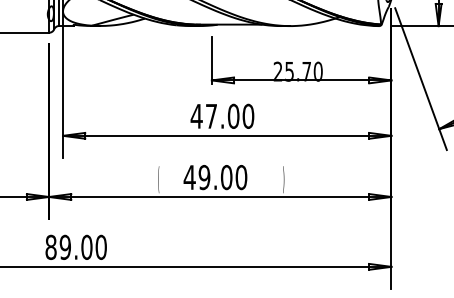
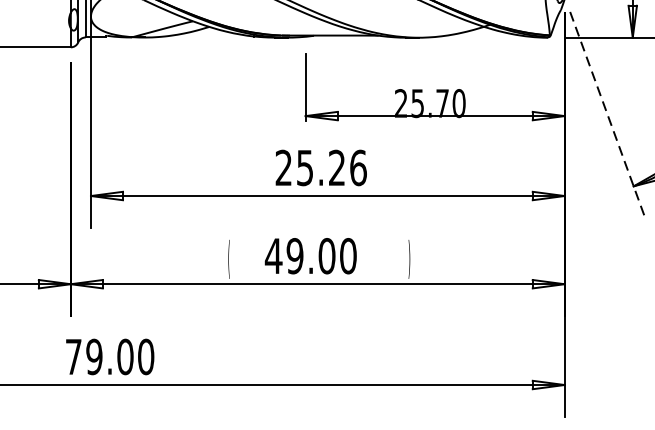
line: (421, 79) -> (608, 114), solid -> dashed
text: (222, 115) -> (321, 166), 47.00 -> 25.26
text: (50, 246) -> (72, 355), 89.00 -> 79.00

